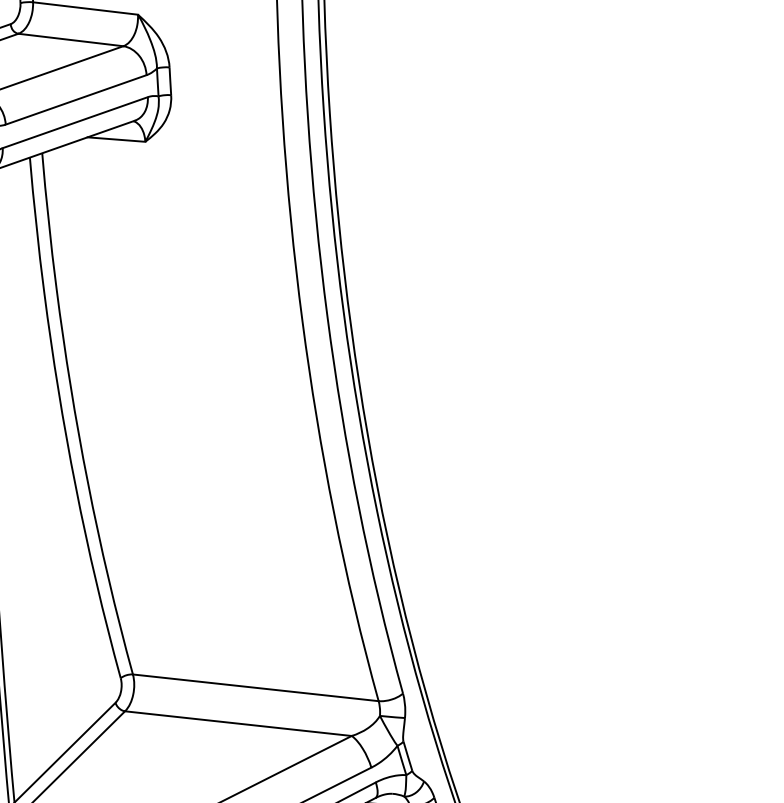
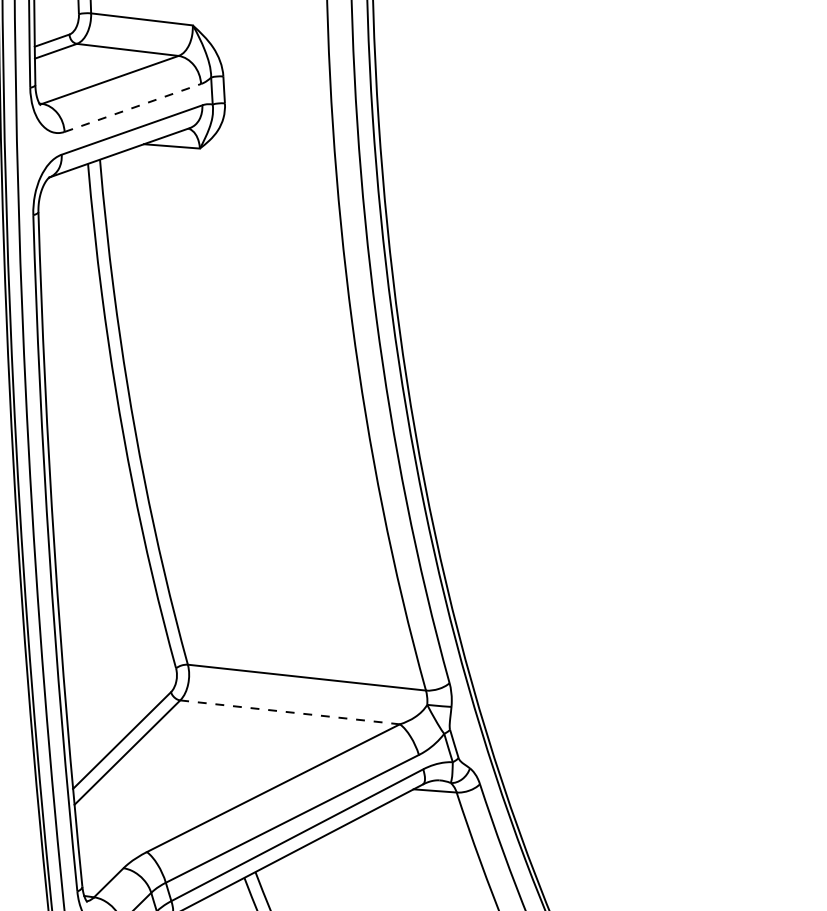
line: (76, 99) -> (133, 107), solid -> dashed
line: (238, 723) -> (290, 712), solid -> dashed

